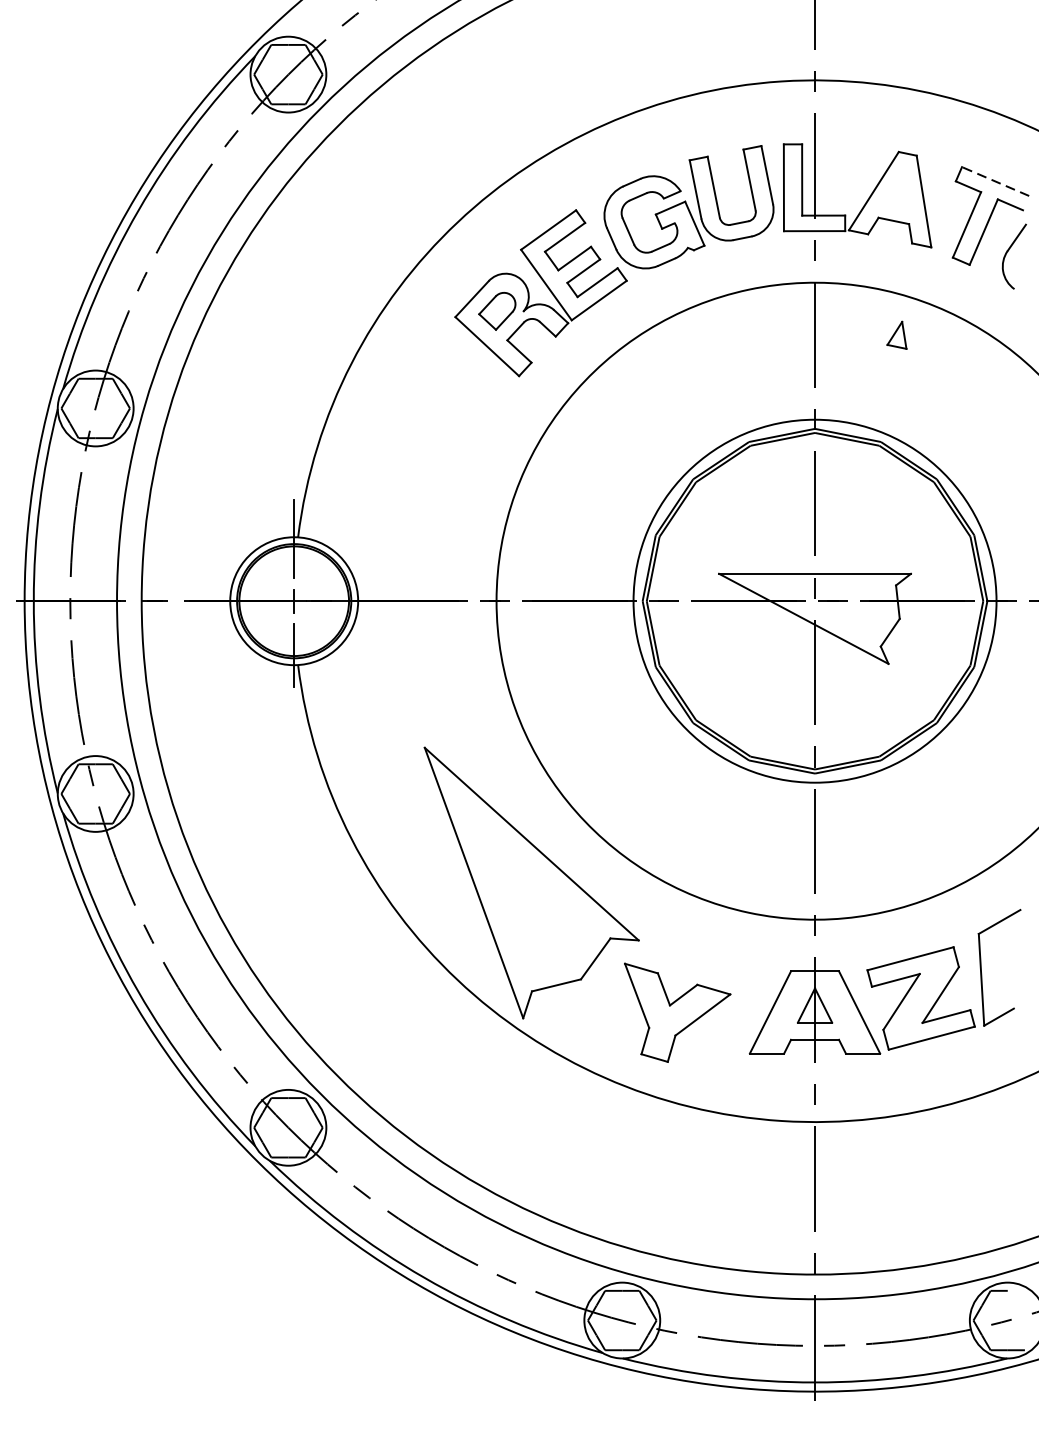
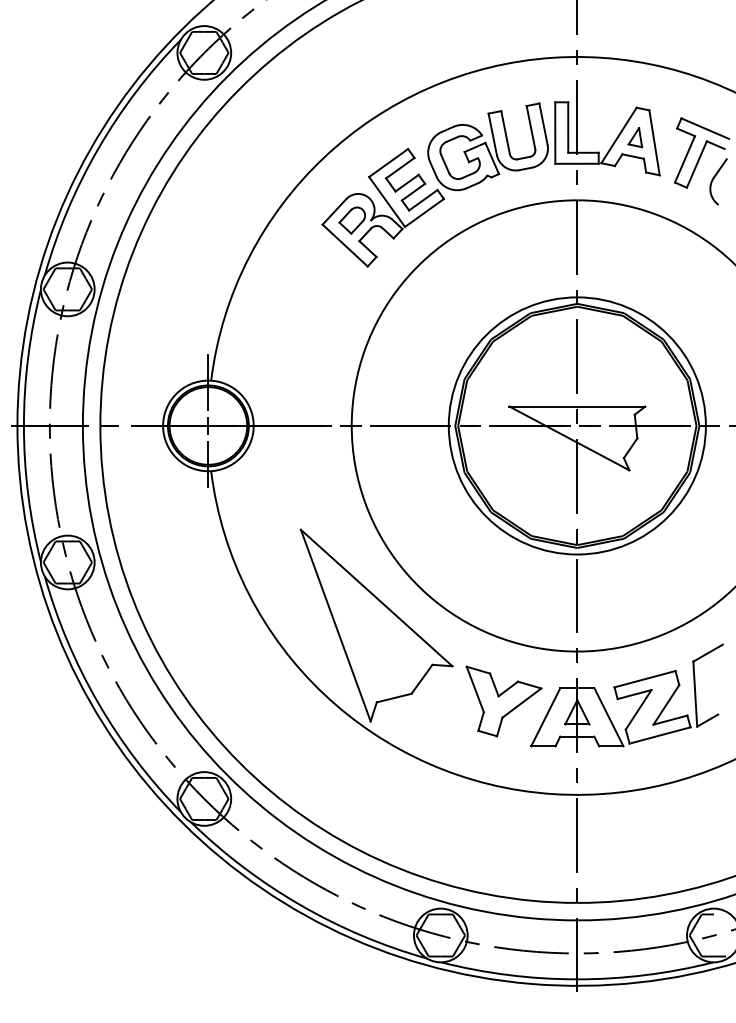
line: (995, 181) -> (705, 128), dashed -> solid
part: (897, 335) -> (635, 137), moved
part: (676, 1012) -> (503, 701), moved

